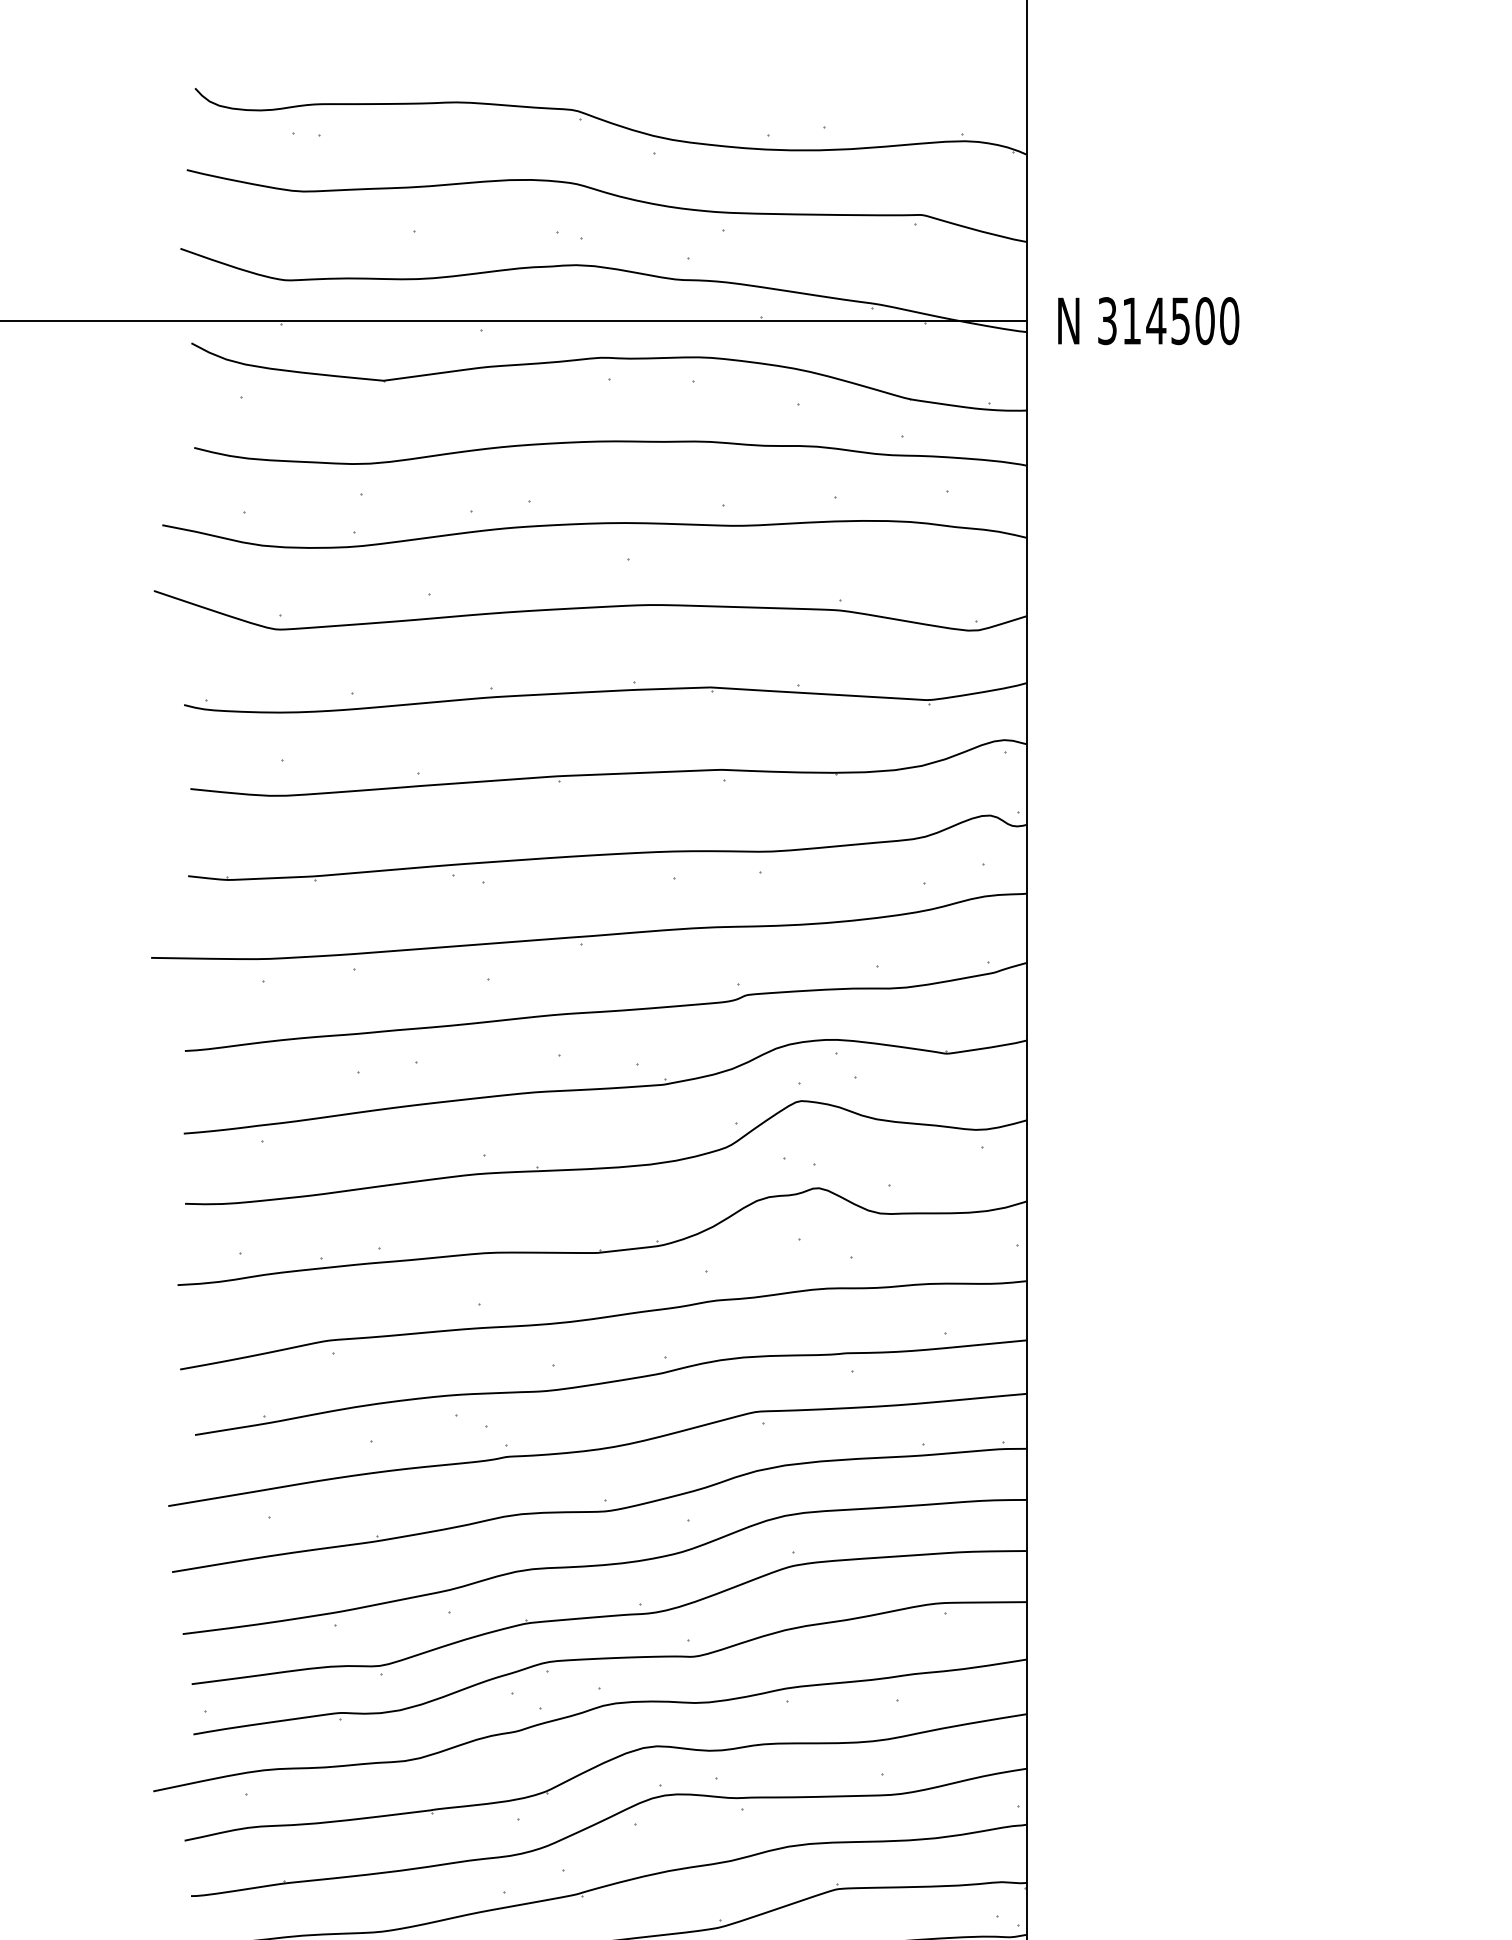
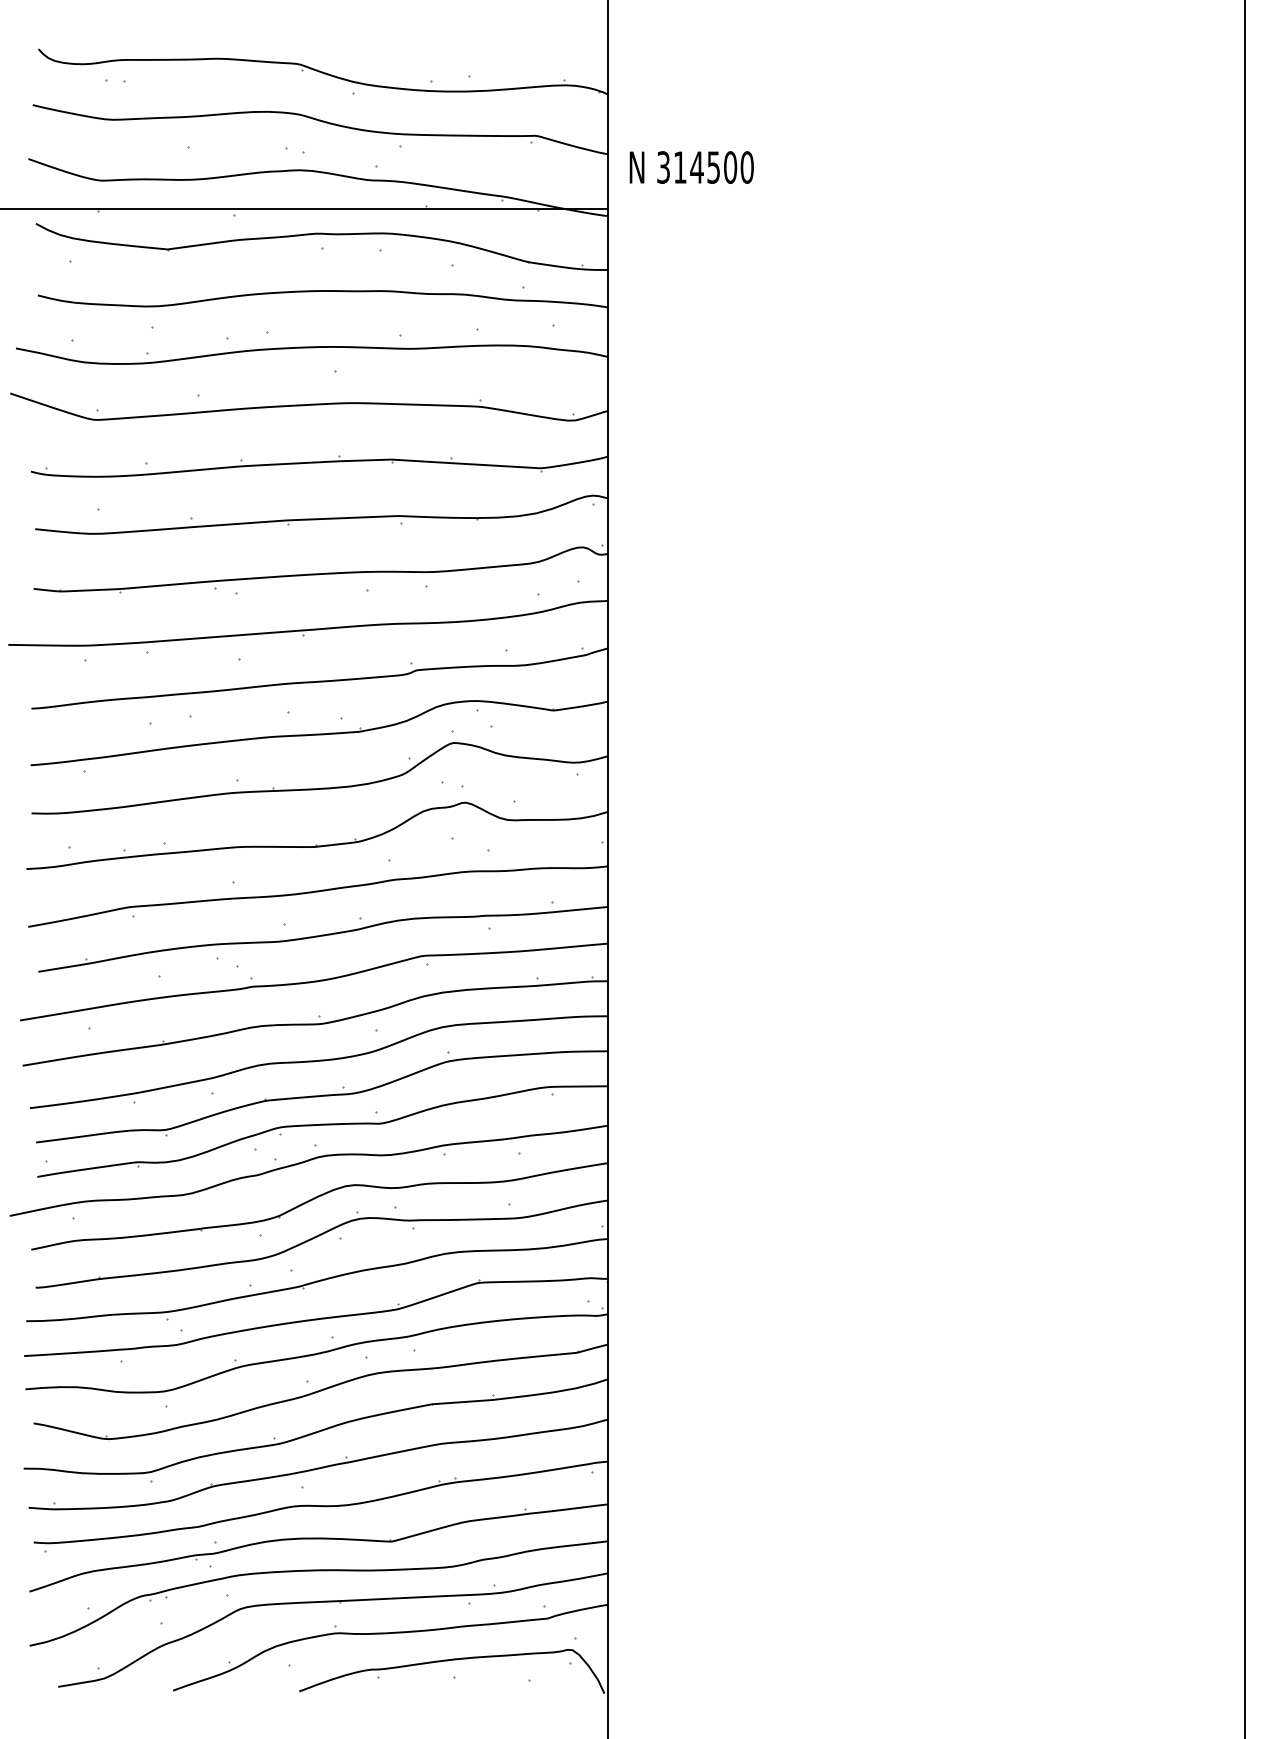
text: (1148, 320) -> (691, 167), moved

